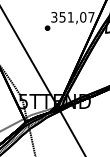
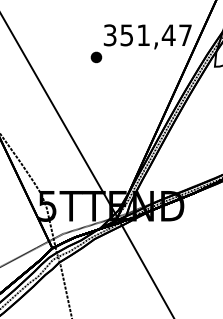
text: (82, 17) -> (167, 35), 351,07 -> 351,47

